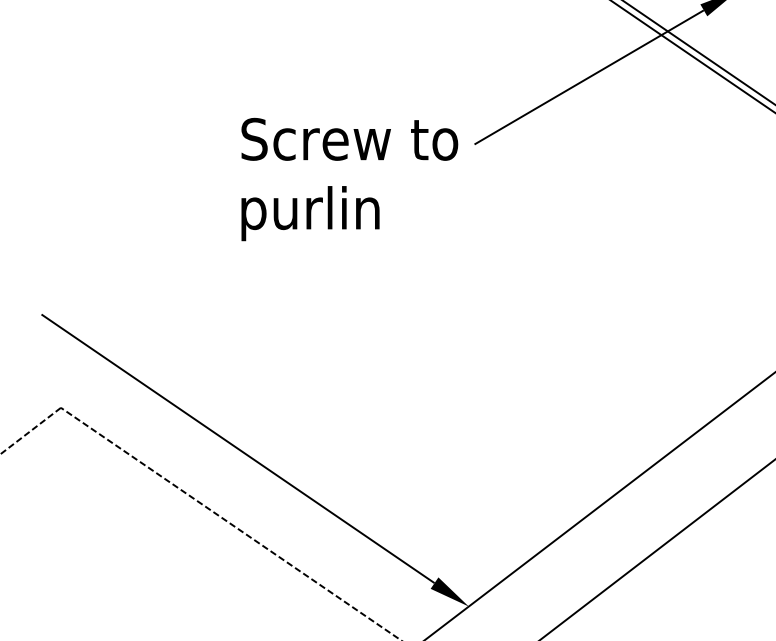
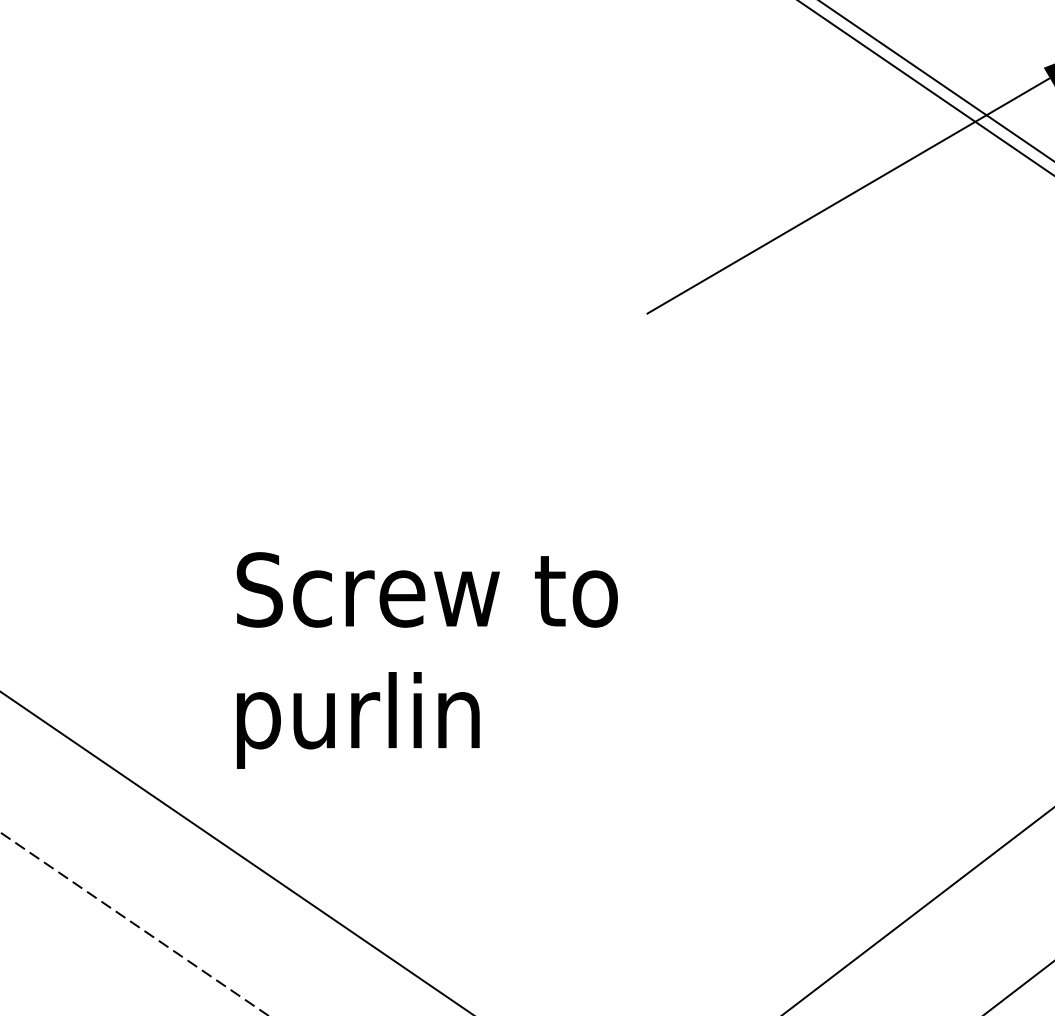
text: (349, 179) -> (426, 660), moved

